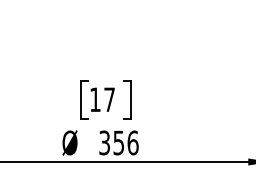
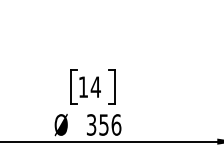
text: (109, 98) -> (95, 86), 17 -> 14

